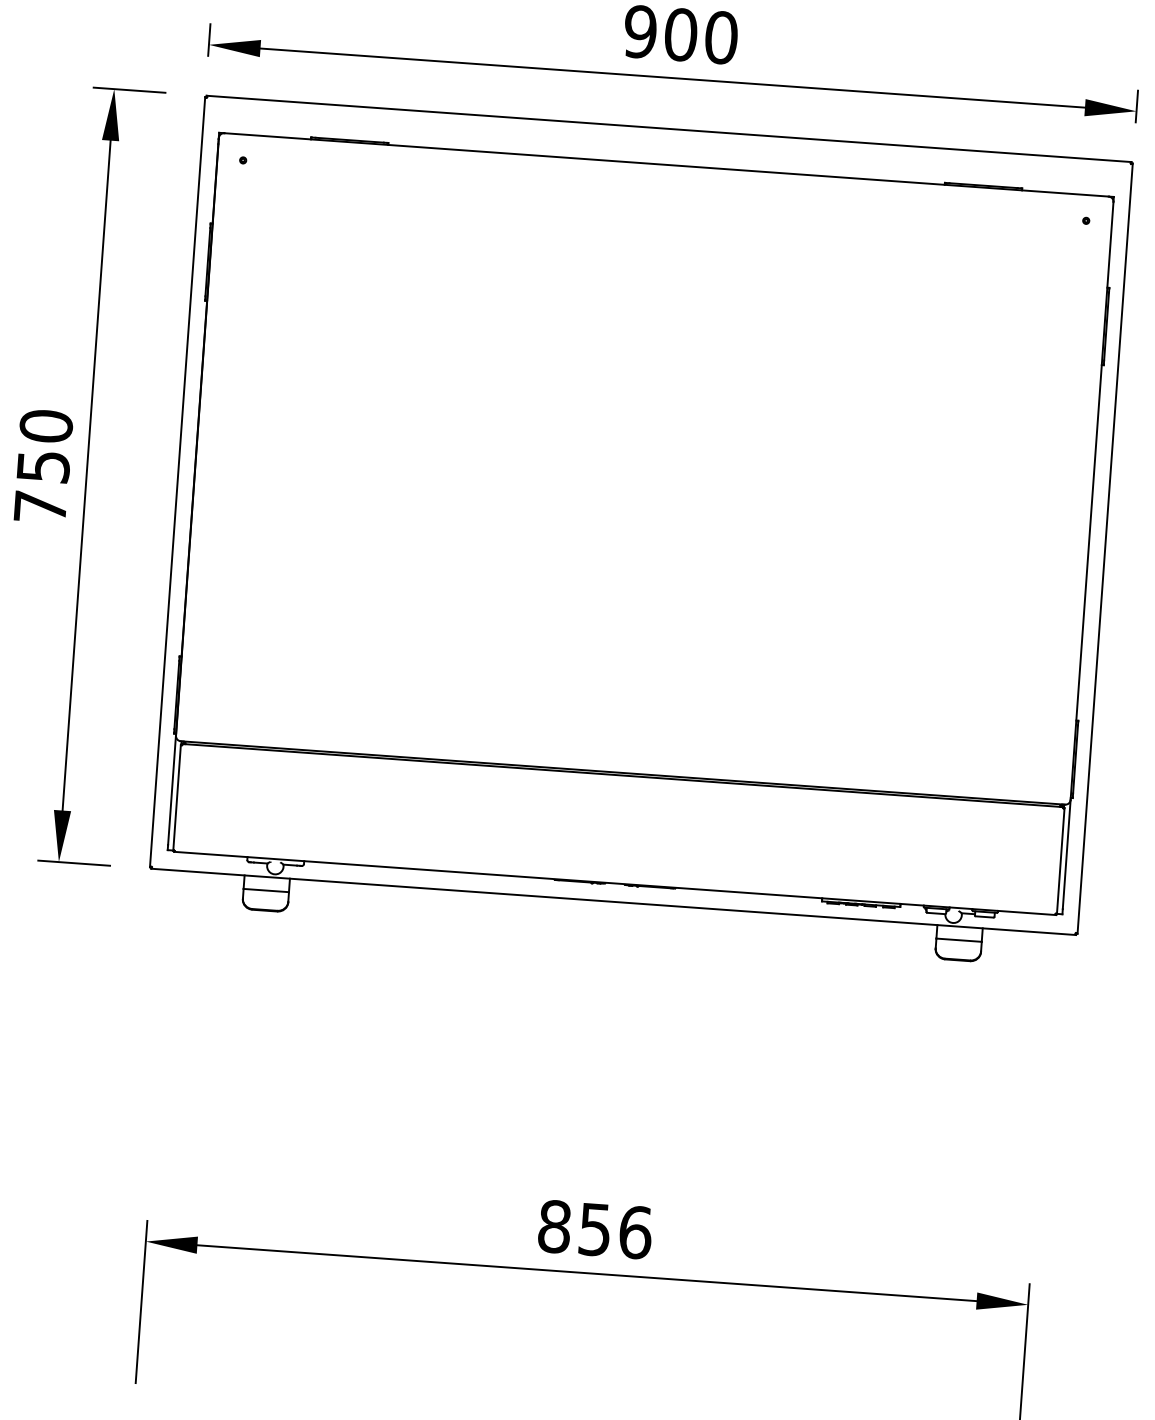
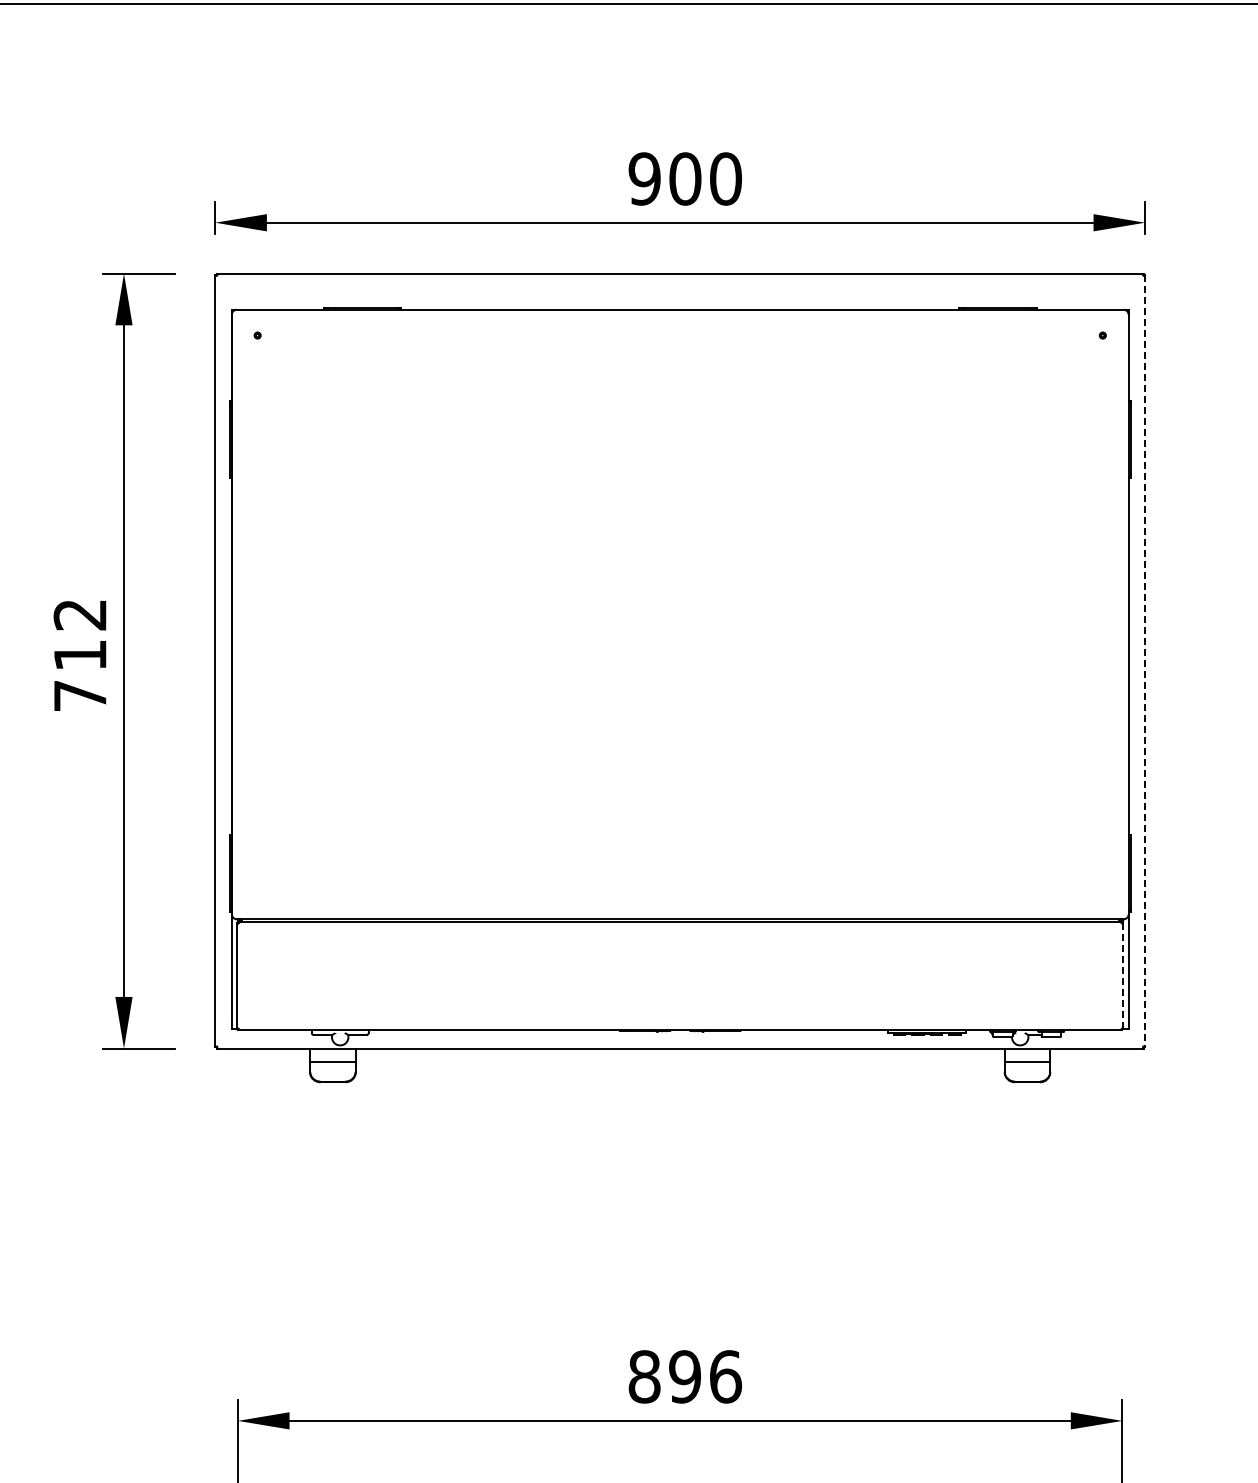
text: (45, 445) -> (80, 634), 750 -> 712
line: (1105, 549) -> (1145, 661), solid -> dashed
line: (1060, 861) -> (1123, 976), solid -> dashed
text: (594, 1229) -> (684, 1376), 856 -> 896

